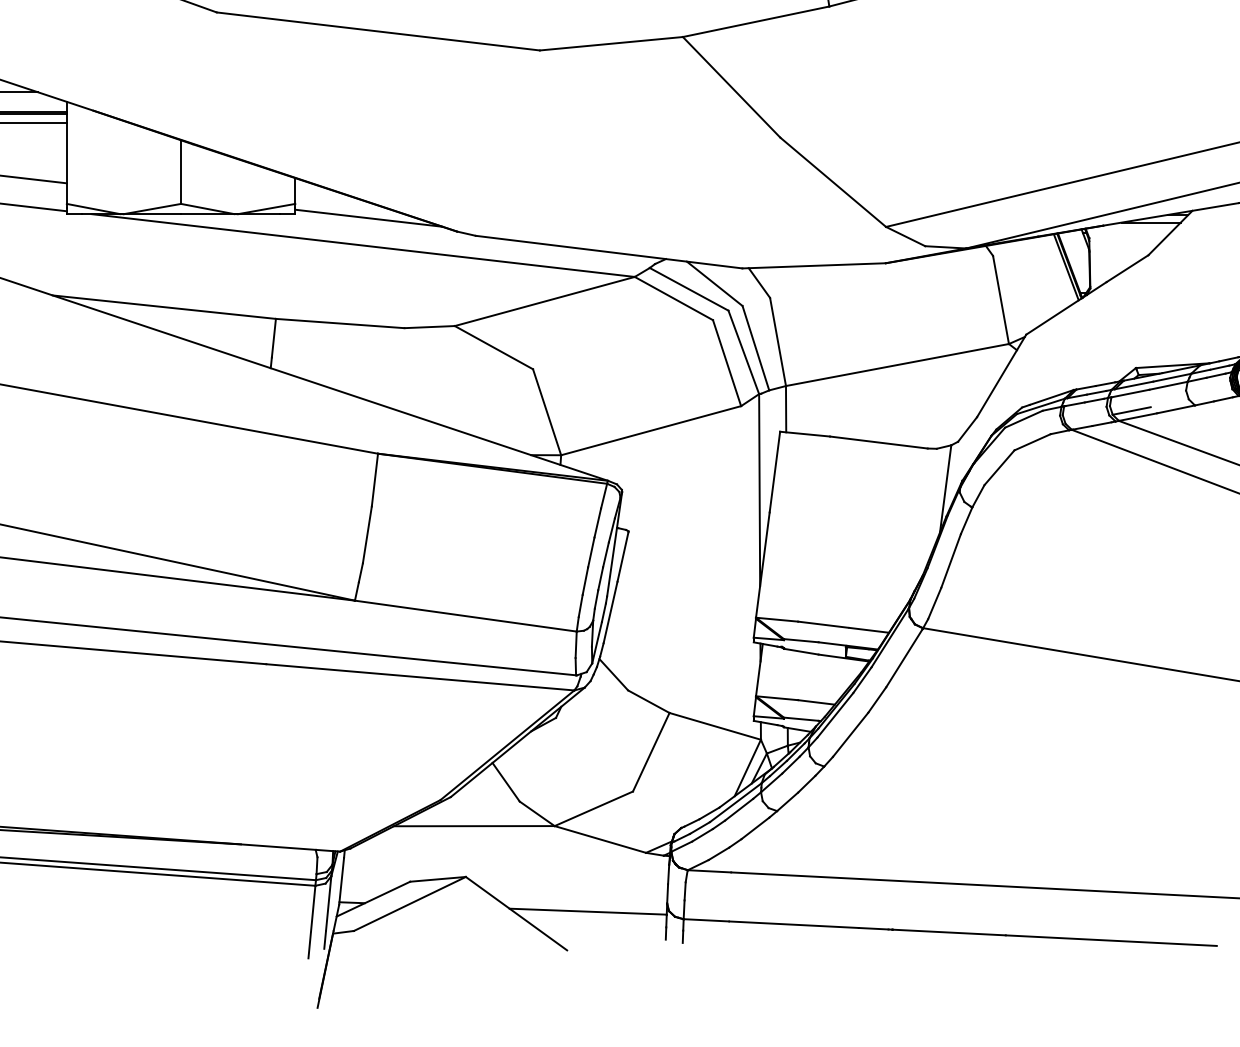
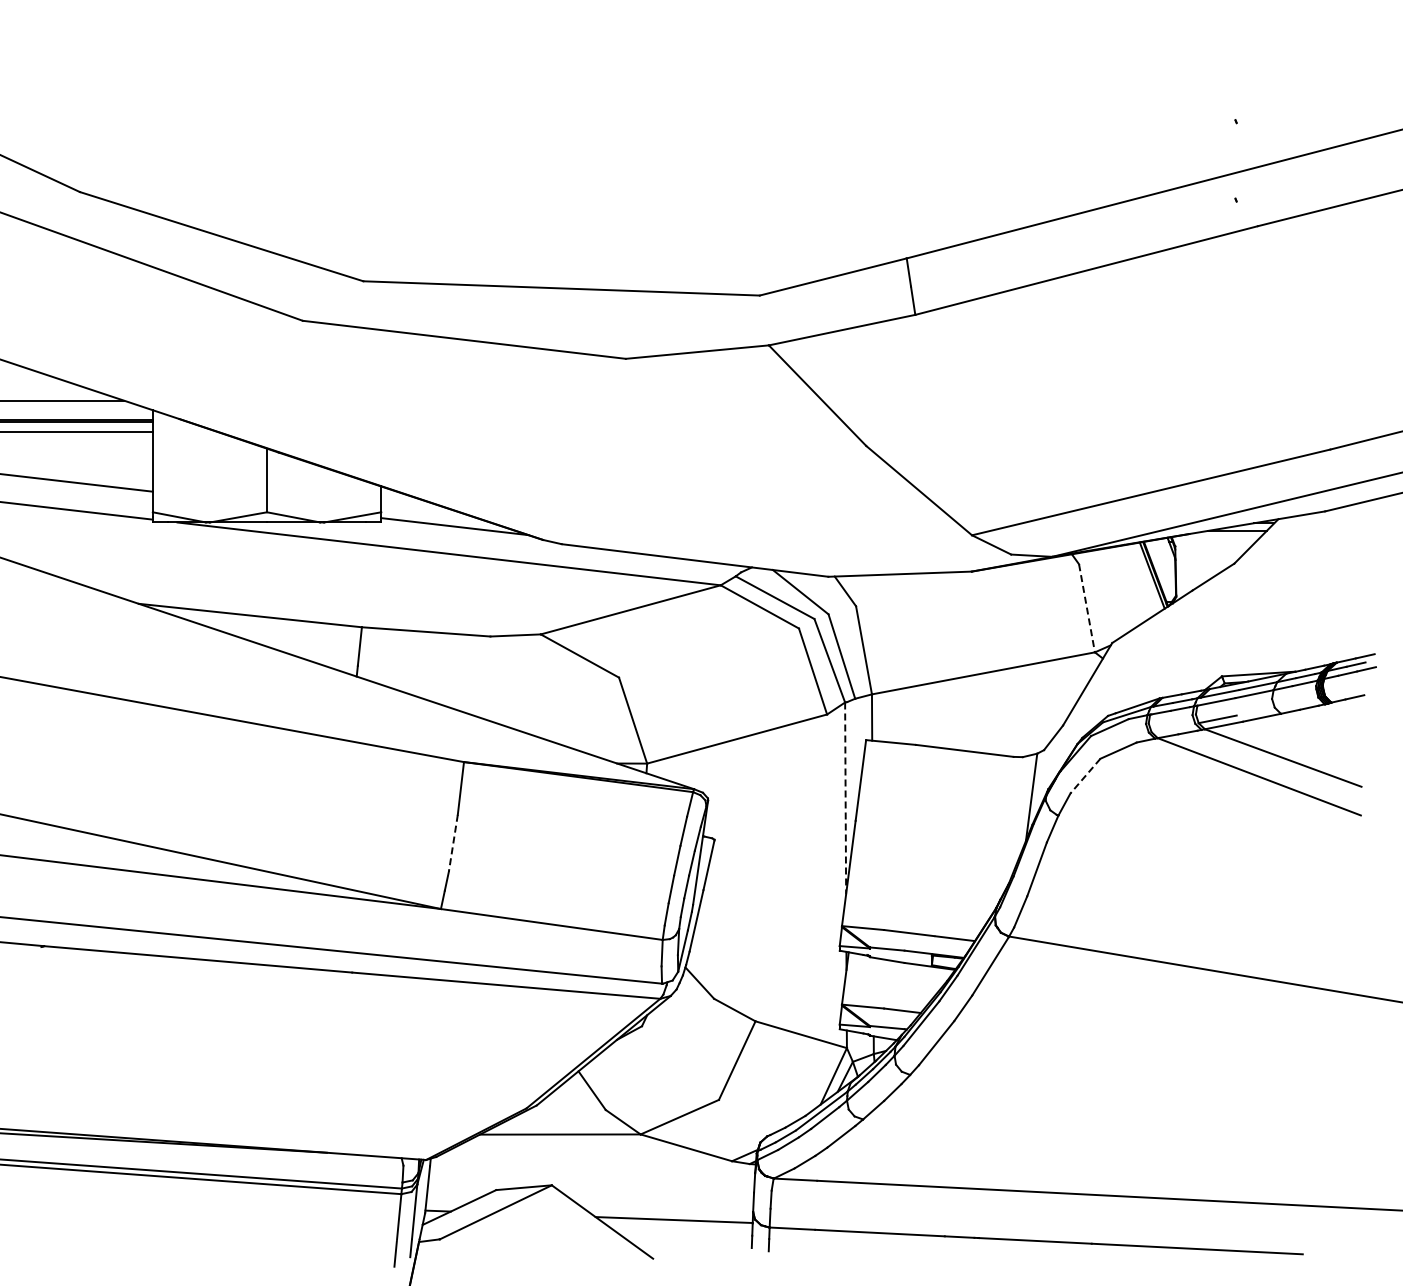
line: (1001, 300) -> (1087, 608), solid -> dashed
line: (999, 468) -> (1085, 776), solid -> dashed
line: (759, 490) -> (845, 798), solid -> dashed
line: (367, 535) -> (453, 843), solid -> dashed

